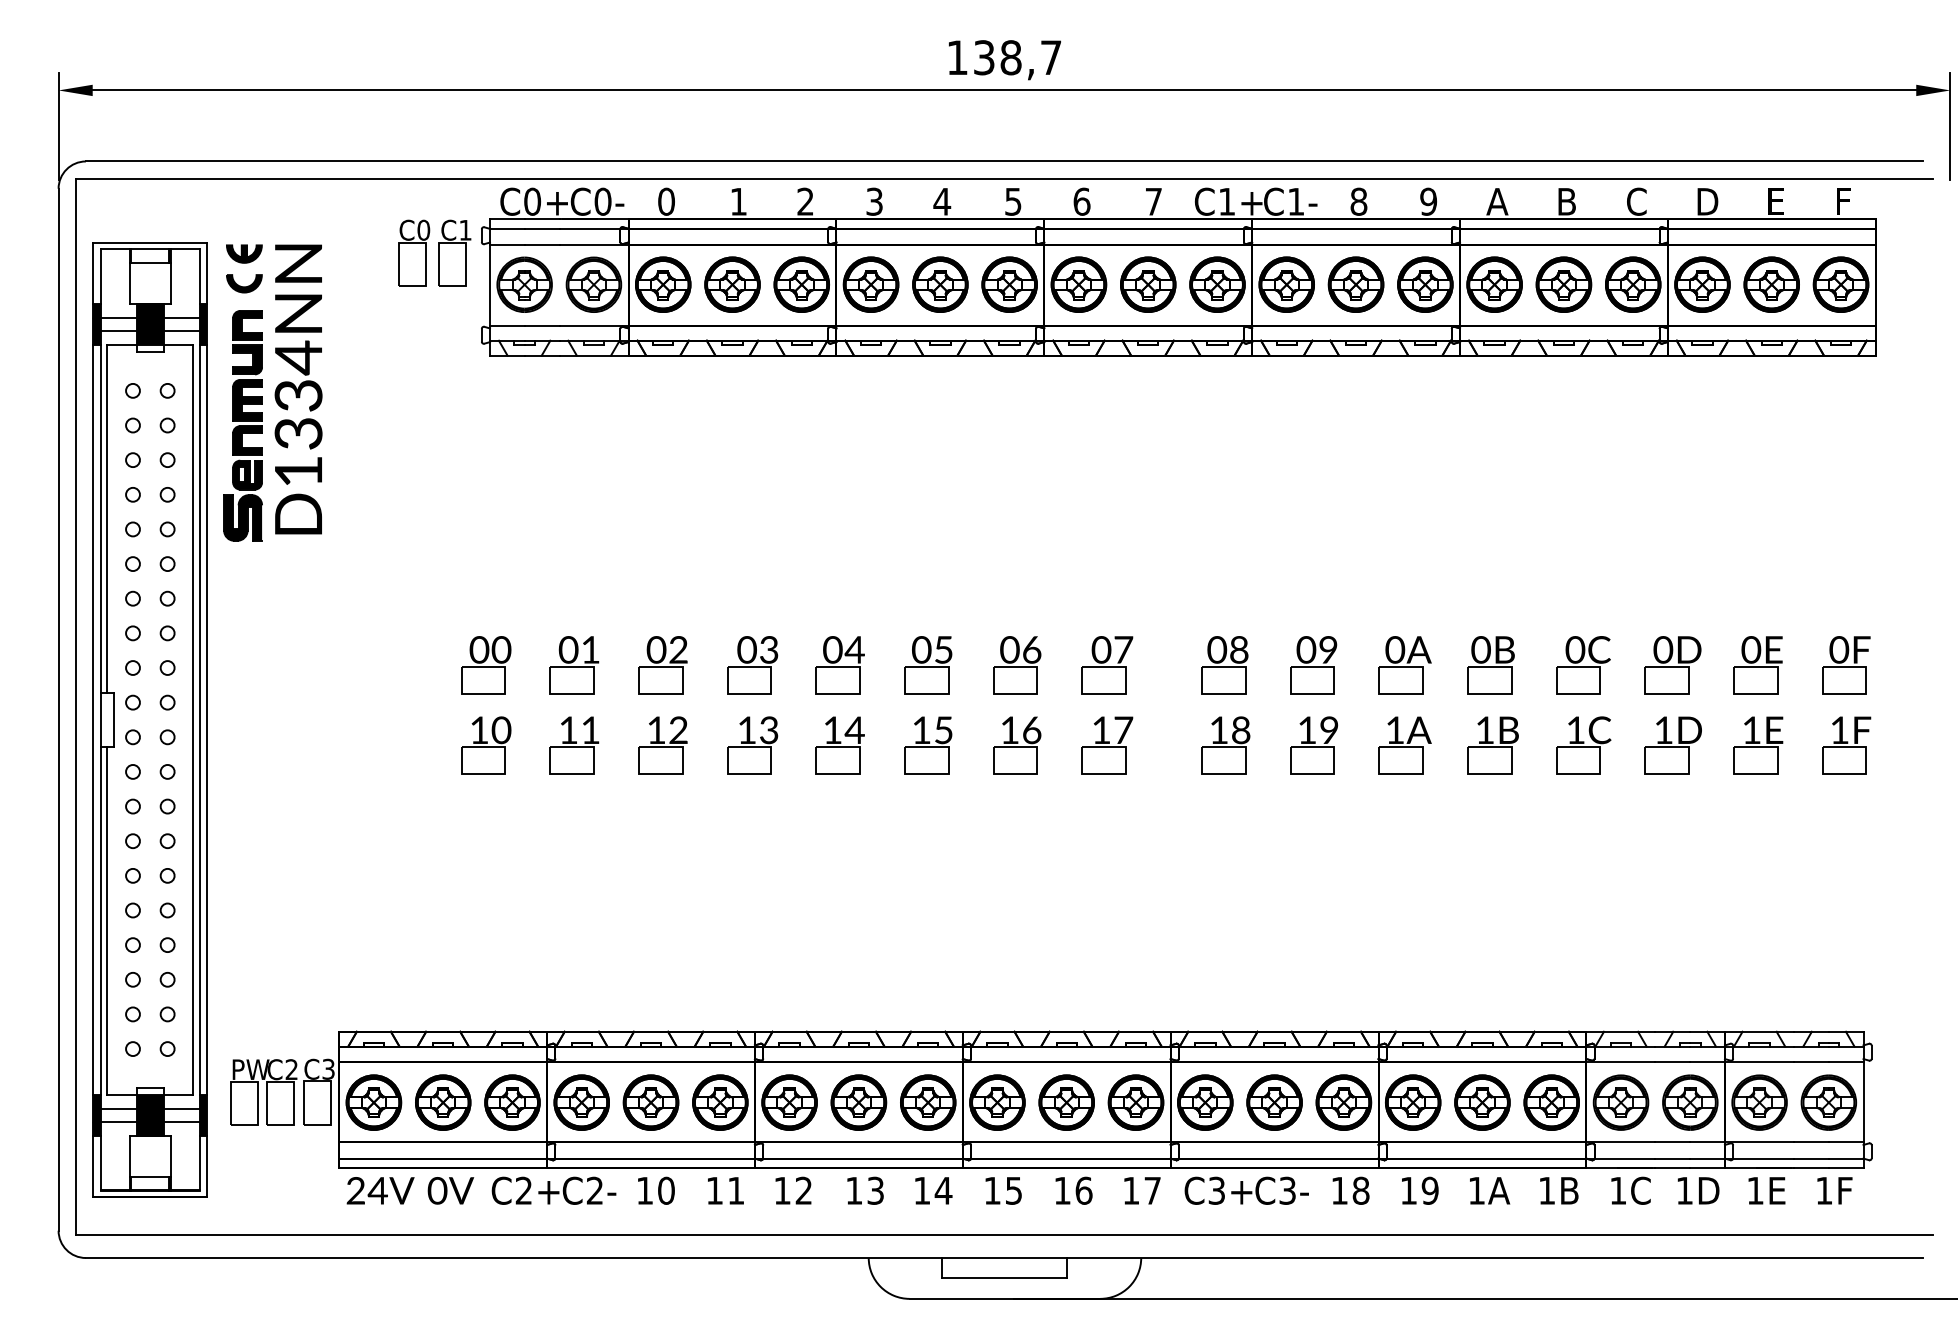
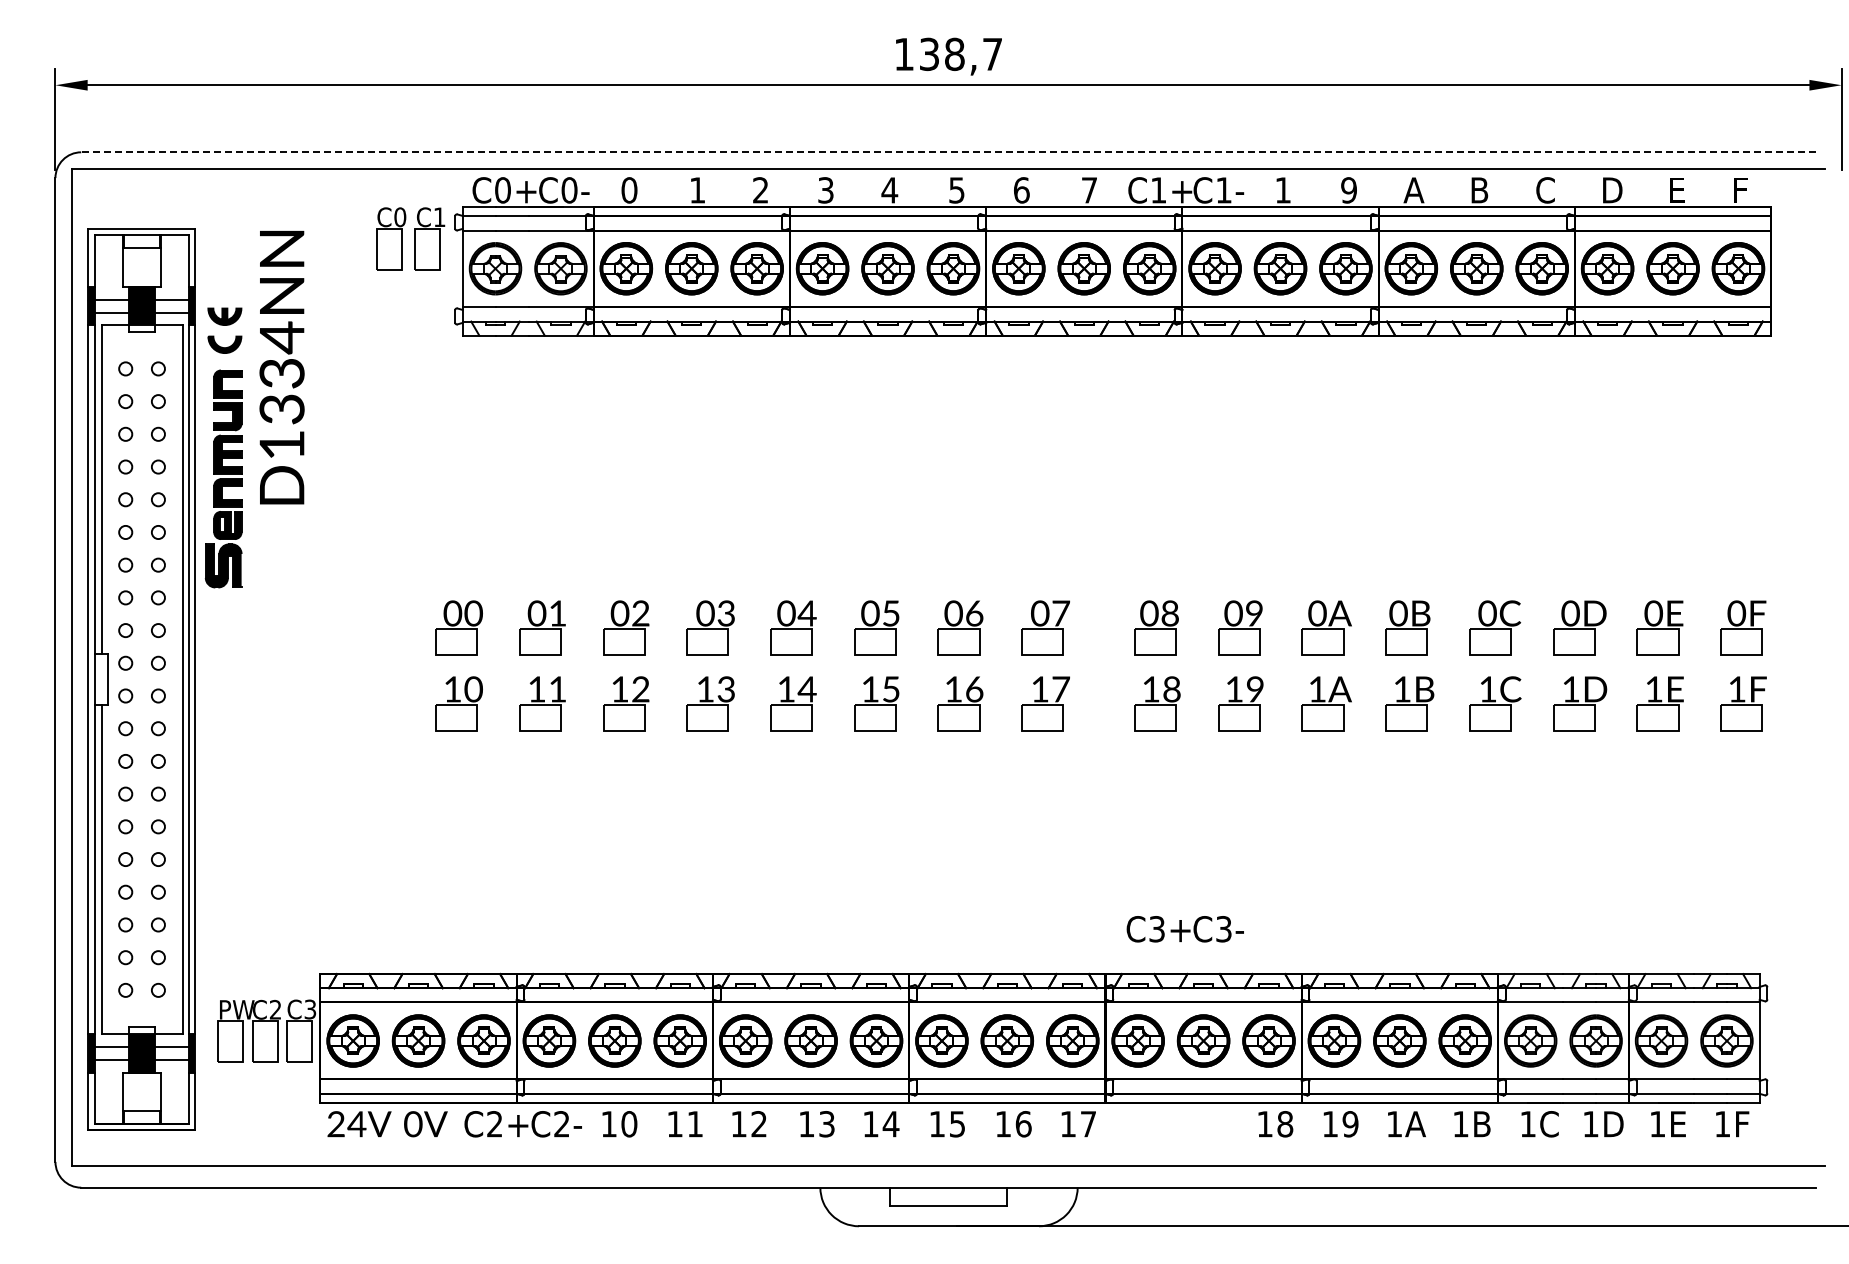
line: (1004, 161) -> (948, 152), solid -> dashed
text: (1359, 201) -> (1283, 190), 8 -> 1
part: (242, 392) -> (223, 447), moved
text: (1245, 1191) -> (1184, 929), moved

